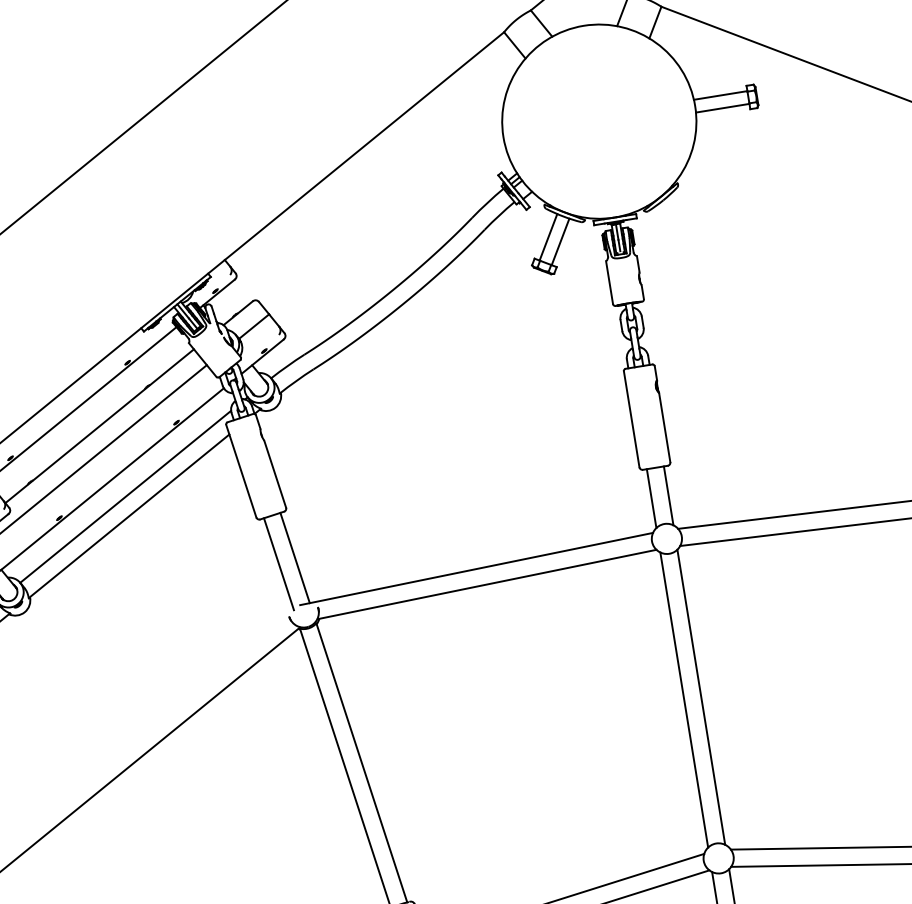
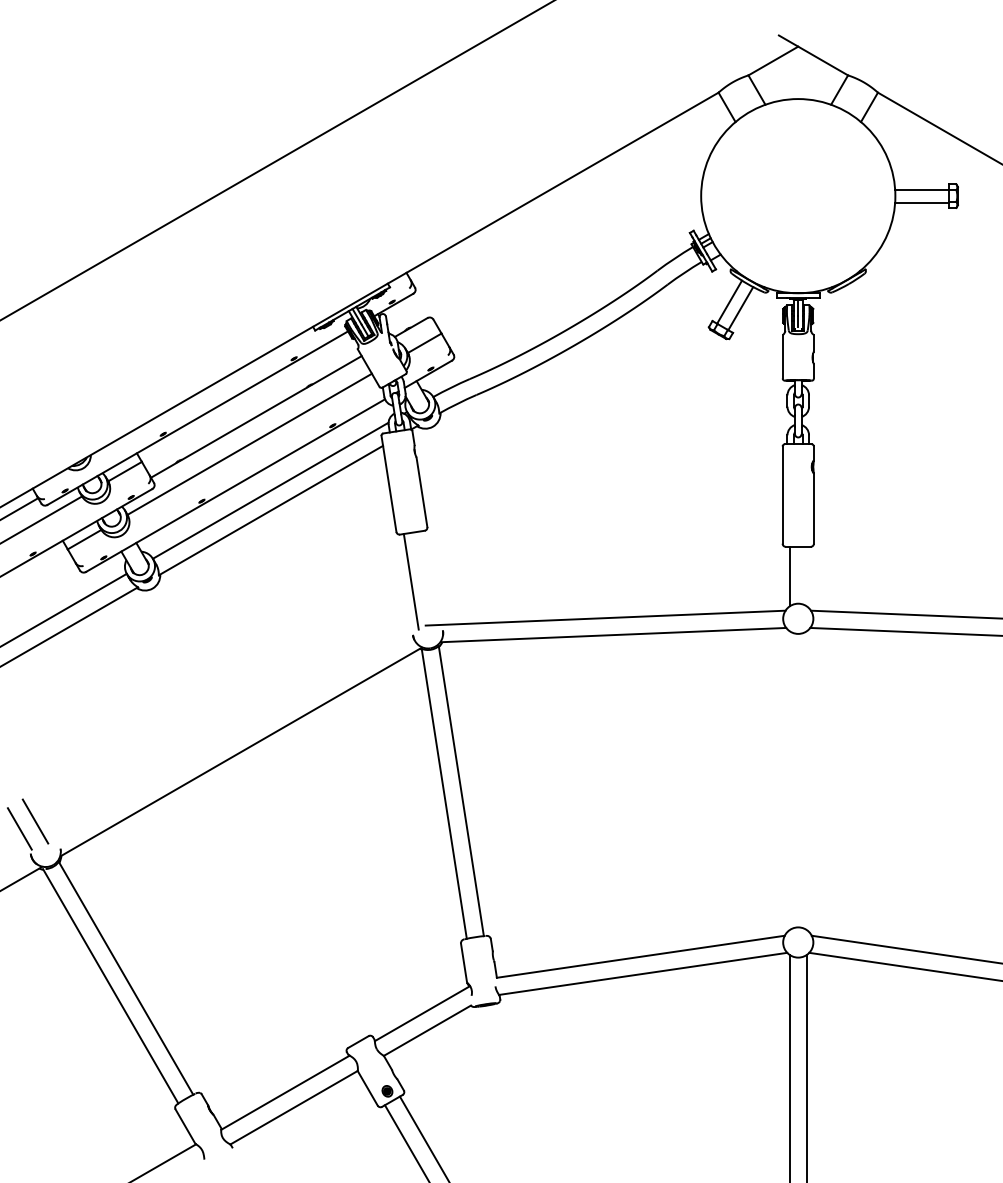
line: (668, 495) -> (806, 576), removed
line: (294, 558) -> (427, 578), removed
line: (700, 697) -> (806, 780), removed
line: (684, 699) -> (789, 780), removed

